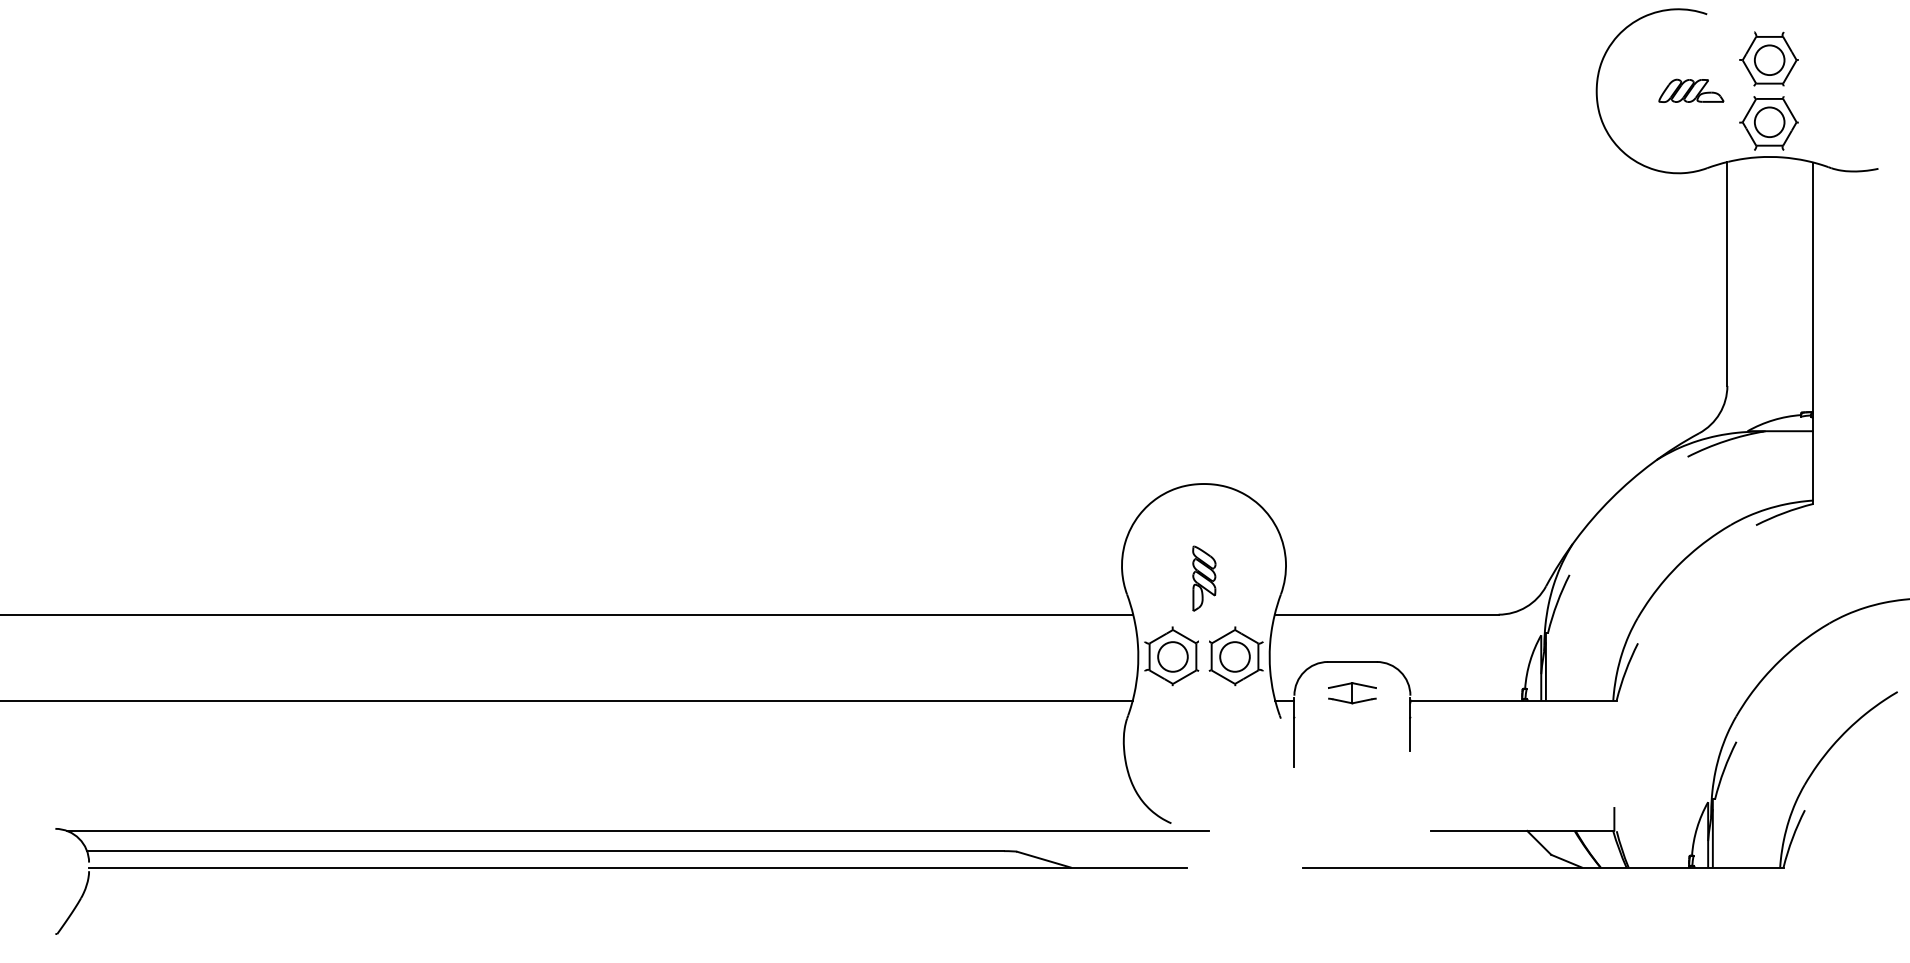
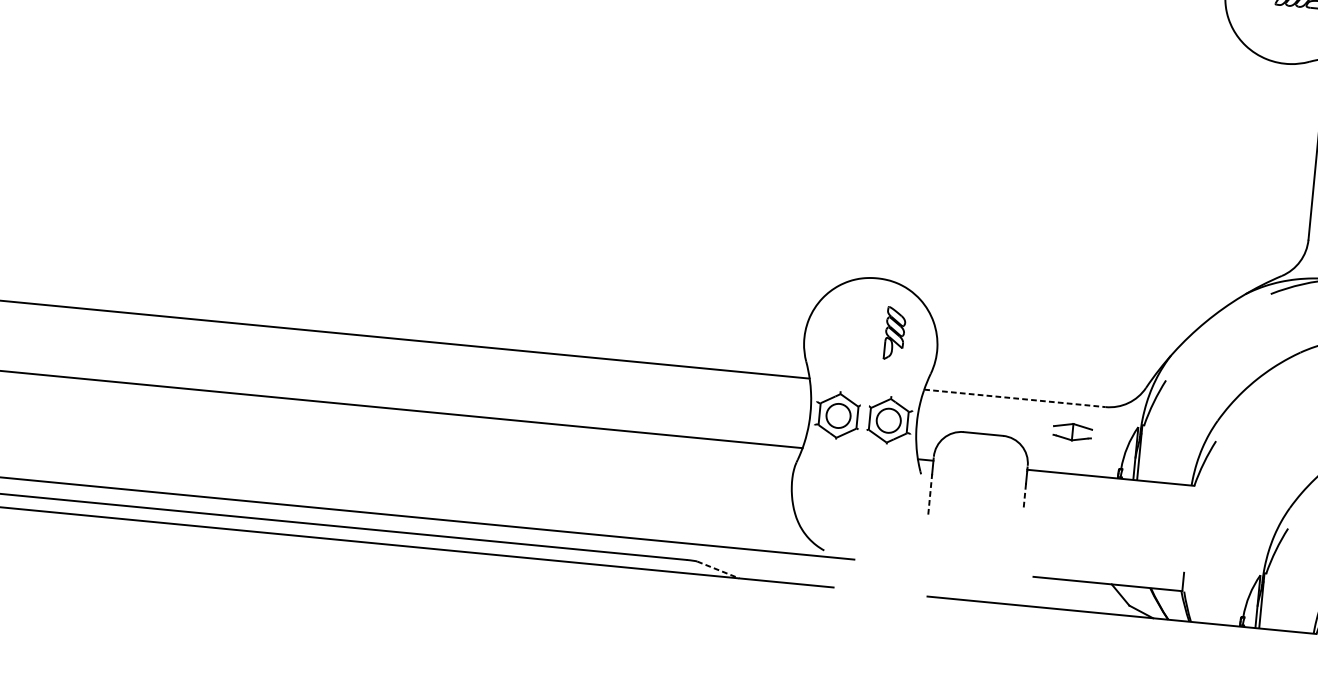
part: (1204, 578) -> (895, 333), moved
line: (1386, 614) -> (1014, 398), solid -> dashed
part: (1352, 693) -> (1072, 432), moved
line: (1410, 734) -> (1024, 497), solid -> dashed
line: (1294, 742) -> (930, 494), solid -> dashed
line: (1043, 859) -> (717, 569), solid -> dashed

